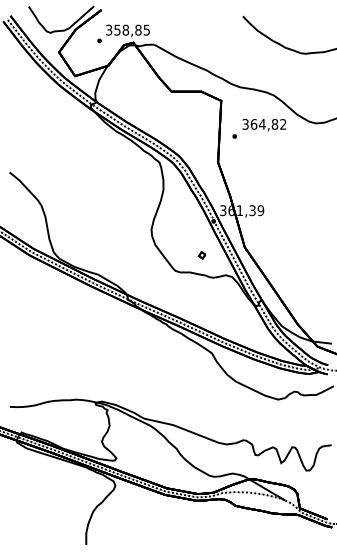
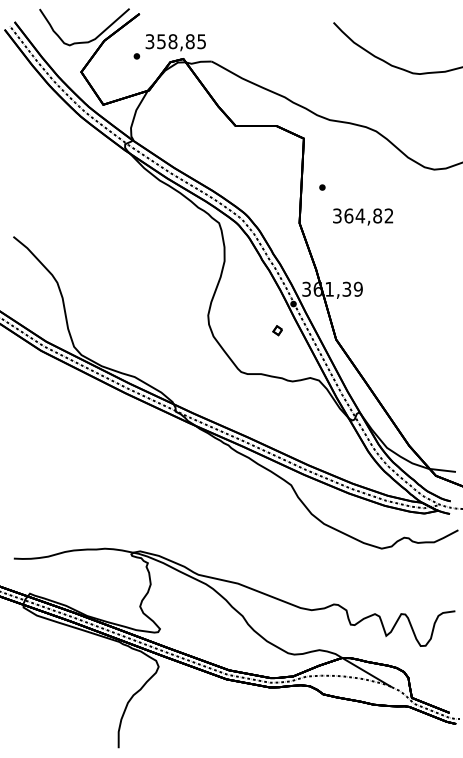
text: (264, 124) -> (363, 216), moved
part: (202, 255) -> (277, 330), moved

